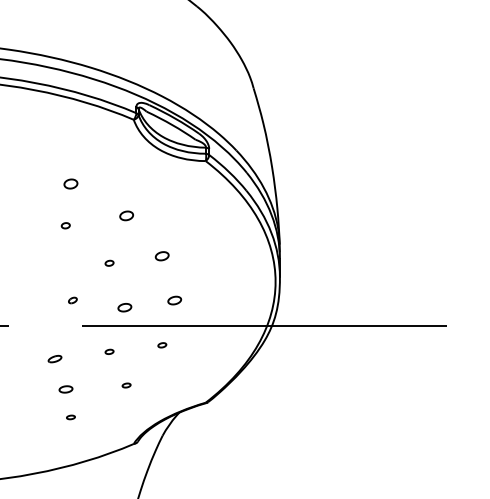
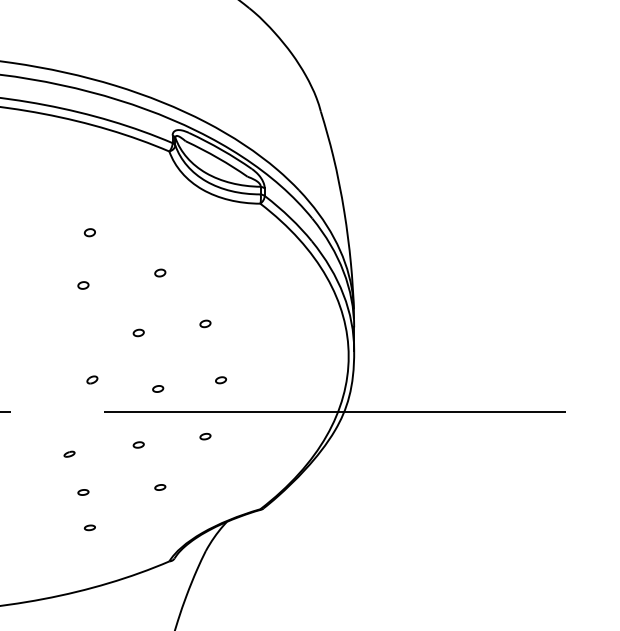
part: (70, 183) -> (89, 232), size x0.62
part: (126, 215) -> (160, 272), size x0.62
part: (162, 255) -> (205, 323), size x0.62
part: (174, 300) -> (220, 379), size x0.62
part: (124, 307) -> (157, 388), size x0.62
part: (54, 359) -> (69, 454), size x0.62
part: (65, 389) -> (83, 492), size x0.62

